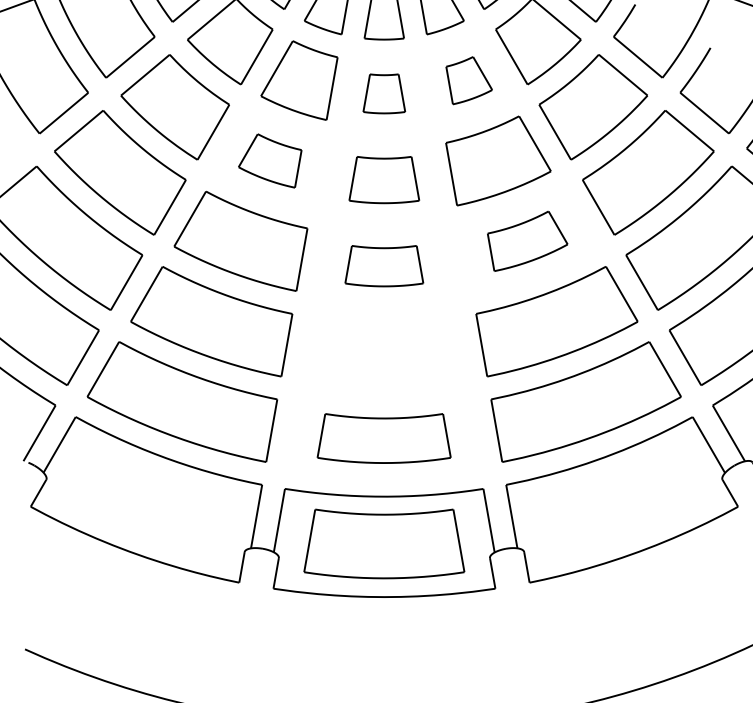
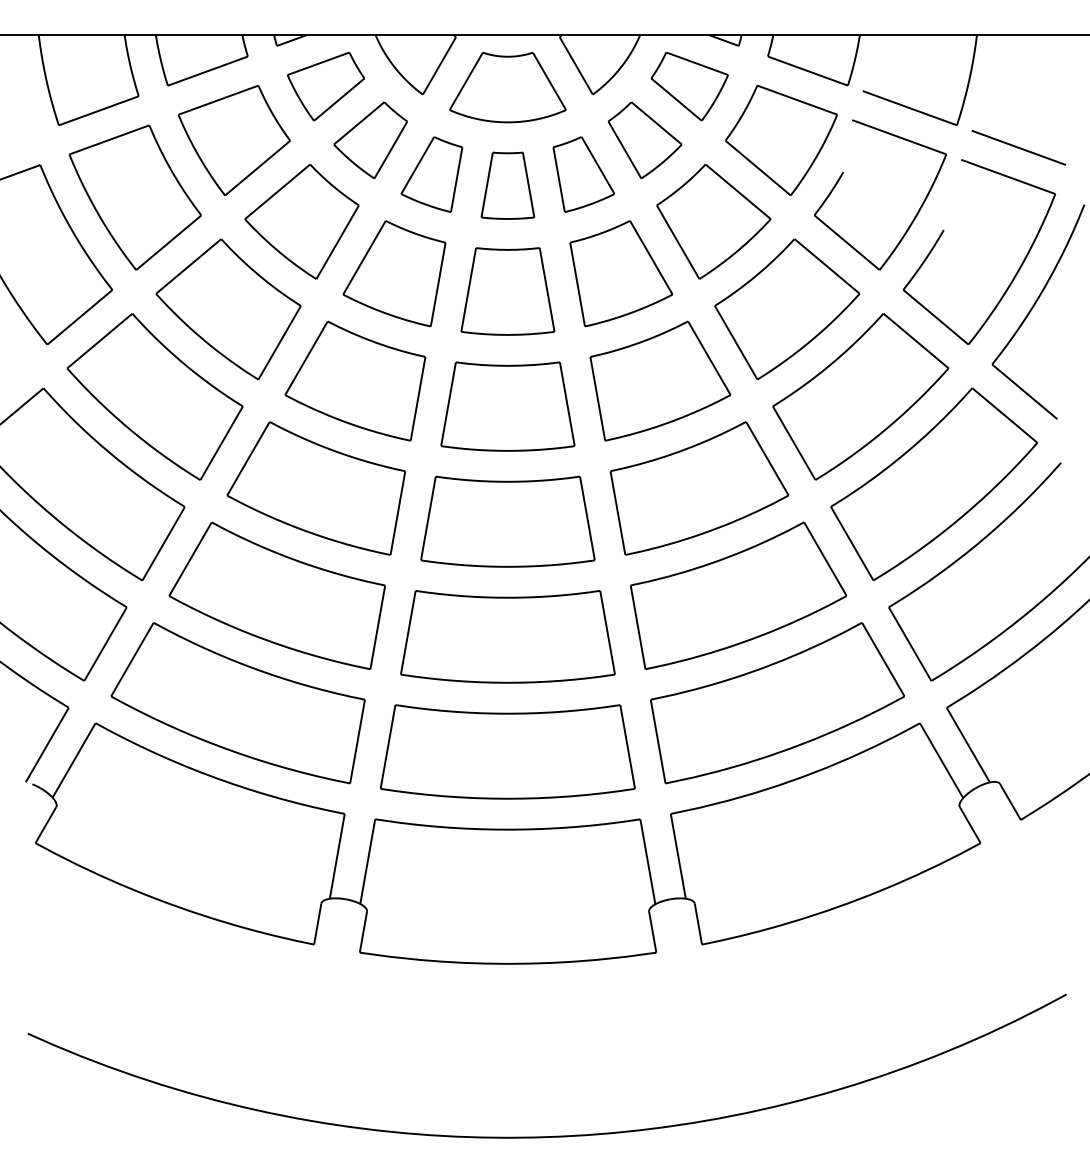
part: (469, 80) -> (621, 273), size x1.67
part: (384, 93) -> (507, 291), size x1.67
part: (270, 160) -> (355, 380), size x1.67
part: (384, 179) -> (507, 406), size x1.43
part: (527, 241) -> (699, 488), size x1.67
part: (384, 266) -> (507, 521), size x1.67
part: (384, 438) -> (507, 751), size x1.43
part: (384, 543) -> (507, 636), moved

